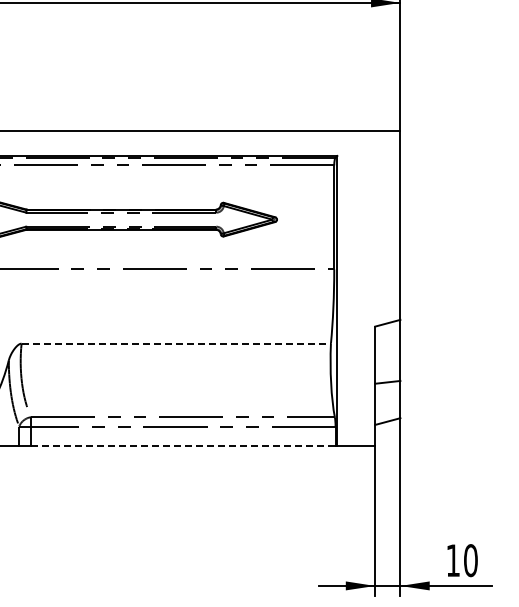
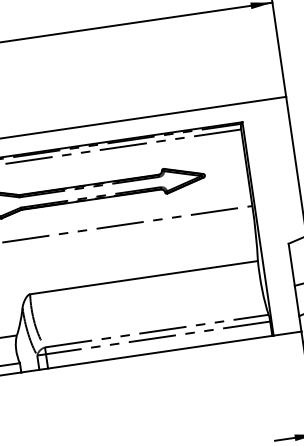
line: (176, 343) -> (144, 277), dashed -> solid
line: (183, 445) -> (160, 351), dashed -> solid

